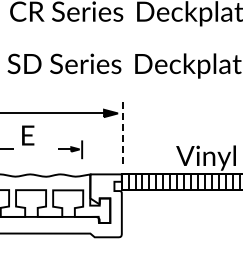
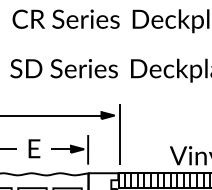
line: (123, 133) -> (119, 134), dashed -> solid
text: (28, 135) -> (34, 148), moved
part: (70, 149) -> (69, 149), size x1.67

